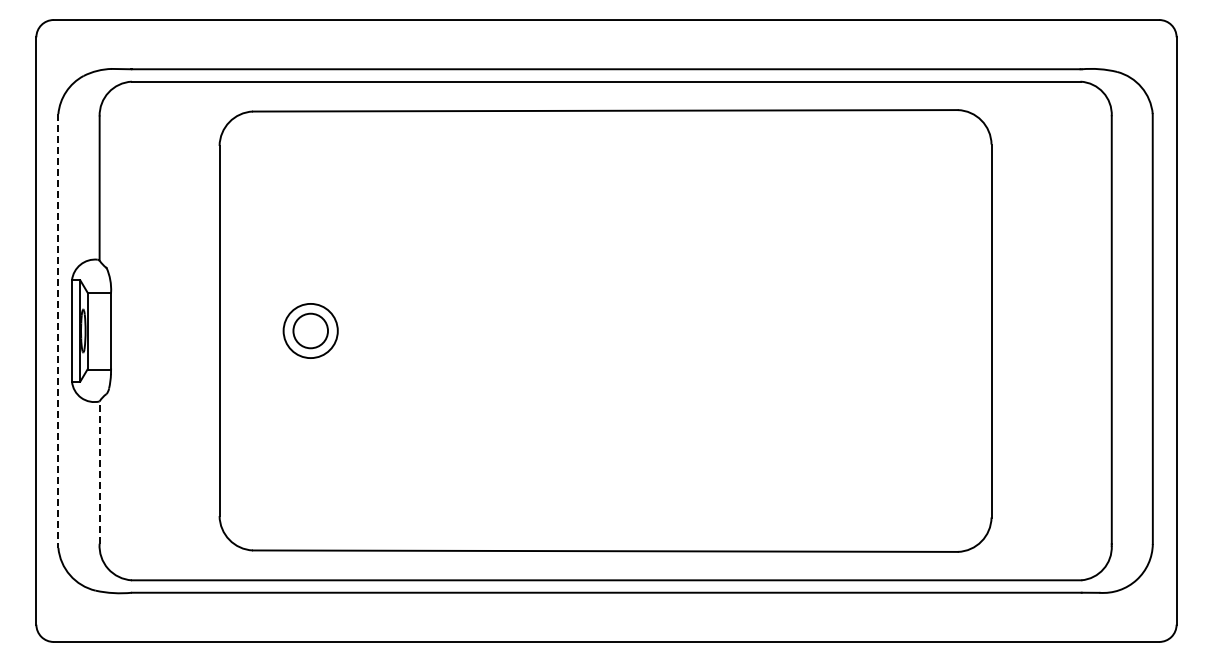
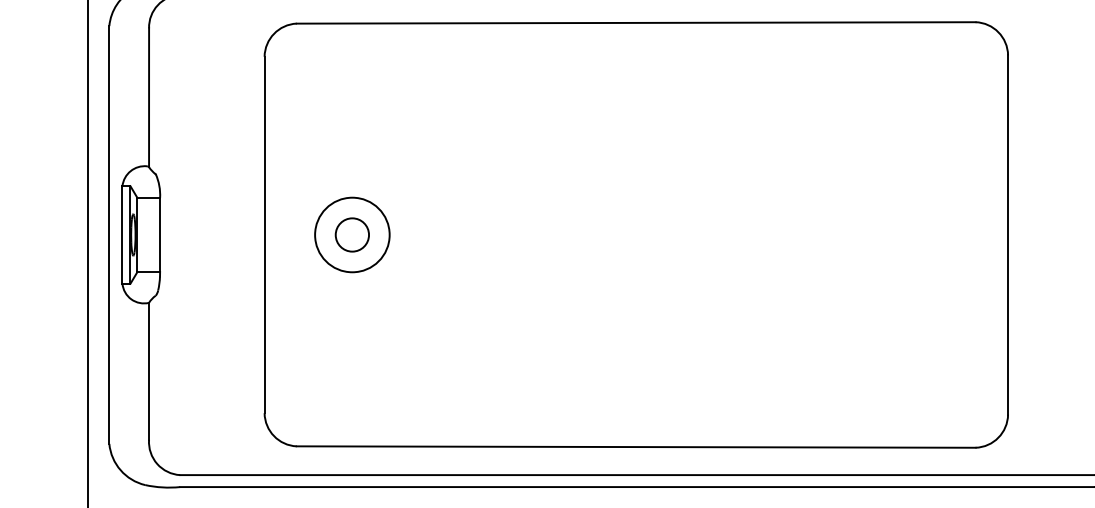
circle: (310, 330) -> (352, 234), size x1.43
line: (58, 331) -> (109, 235), dashed -> solid
line: (99, 472) -> (148, 371), dashed -> solid

